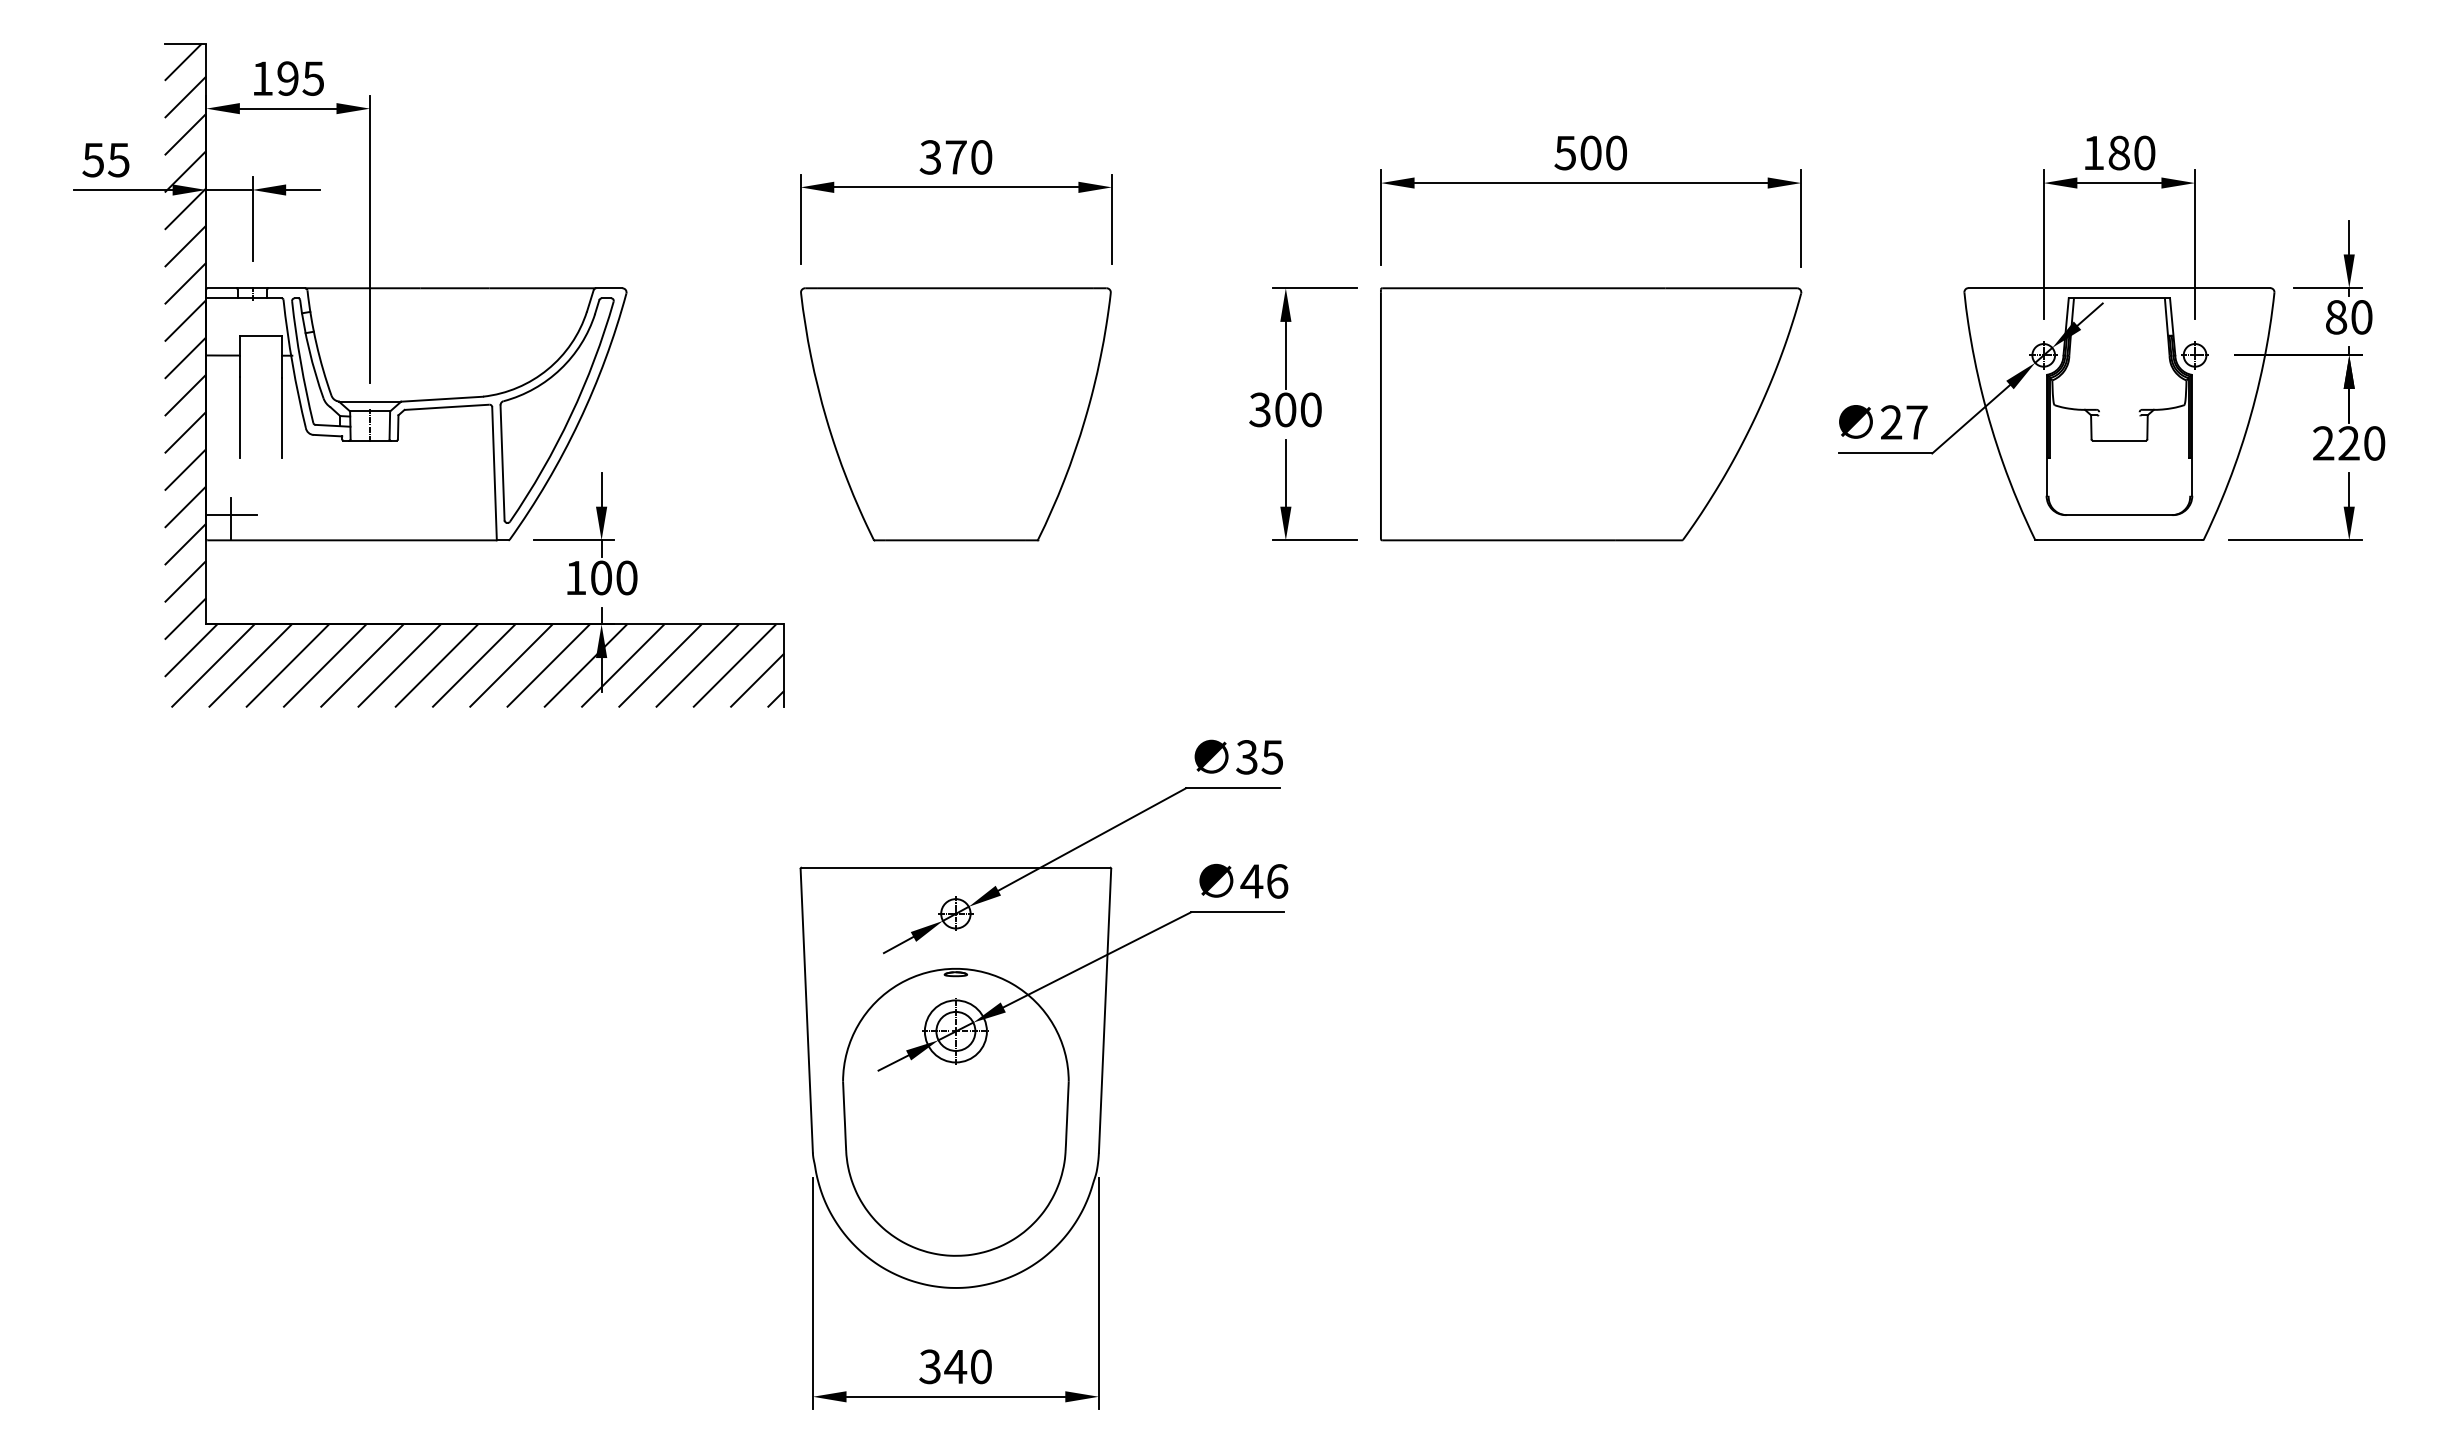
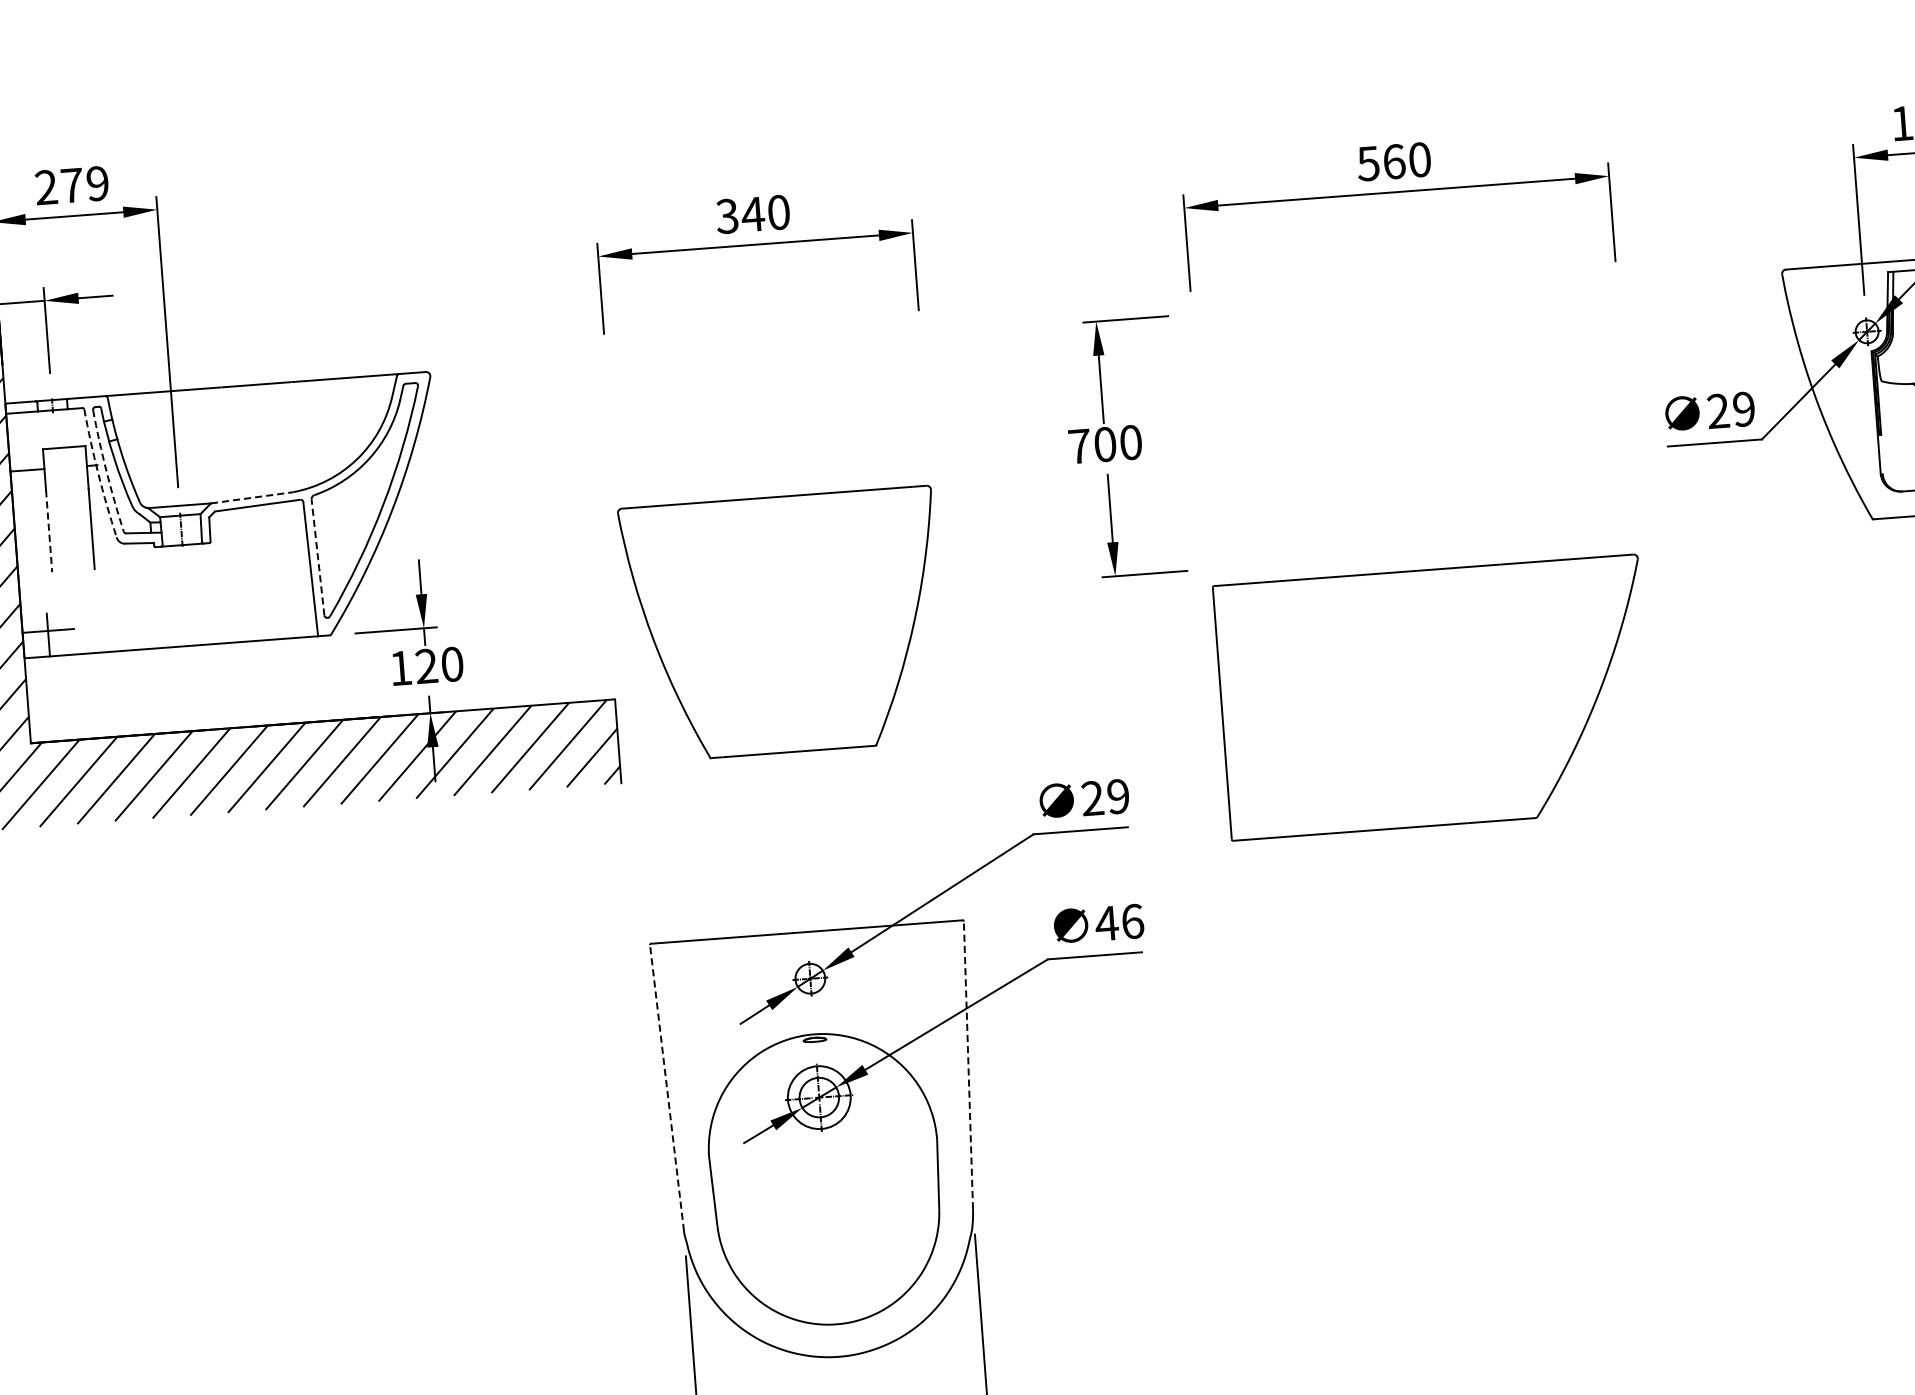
text: (287, 78) -> (71, 185), 195 -> 279
text: (1590, 152) -> (1393, 161), 500 -> 560
text: (955, 157) -> (752, 214), 370 -> 340
arc: (300, 362) -> (106, 471), solid -> dashed
arc: (292, 364) -> (98, 474), solid -> dashed
line: (442, 399) -> (252, 498), solid -> dashed
text: (1259, 409) -> (1078, 446), 300 -> 700
part: (955, 414) -> (783, 624), moved
part: (1591, 414) -> (1435, 697), moved
line: (239, 417) -> (48, 531), solid -> dashed
text: (1916, 422) -> (1743, 409), 27 -> 29
line: (502, 462) -> (317, 557), solid -> dashed
text: (600, 577) -> (425, 665), 100 -> 120
text: (1259, 757) -> (1105, 797), 35 -> 29
line: (806, 1010) -> (666, 1087), solid -> dashed
line: (1105, 1010) -> (968, 1065), solid -> dashed

